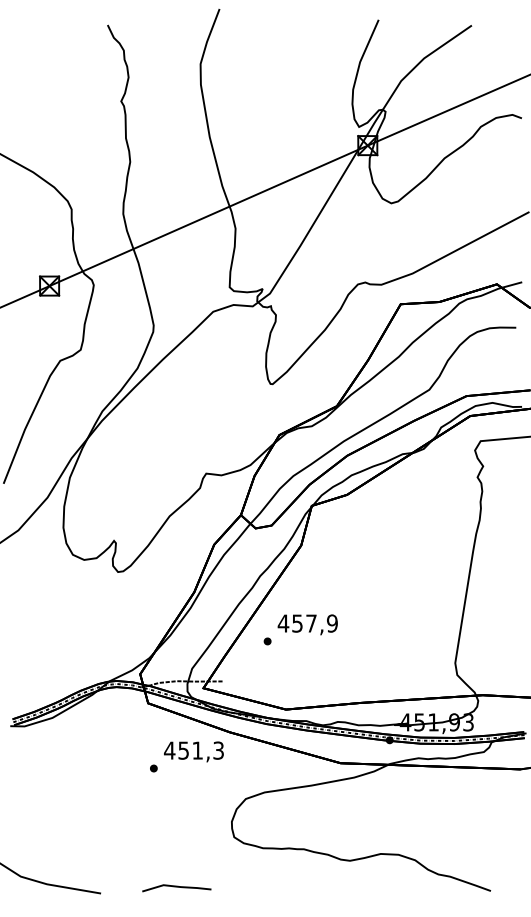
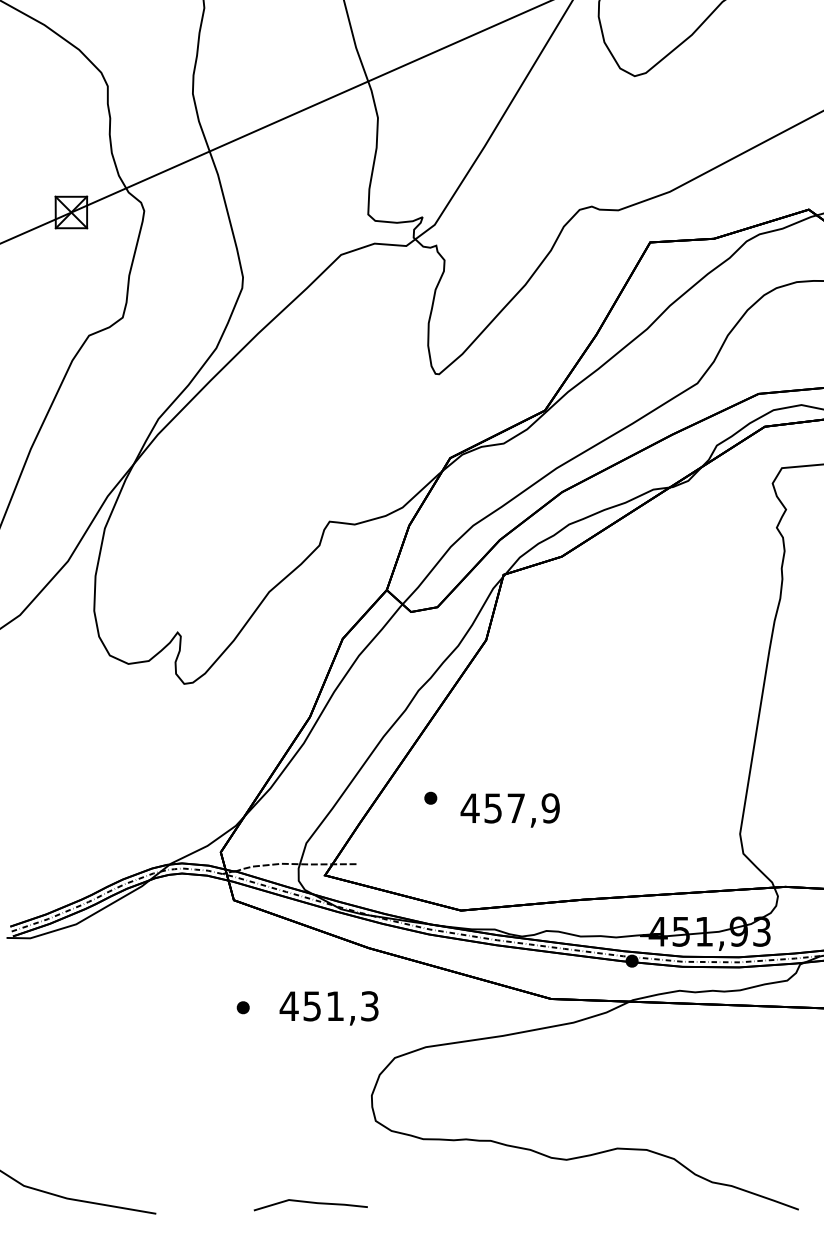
text: (307, 624) -> (509, 809), moved
text: (193, 751) -> (328, 1007), moved
line: (176, 887) -> (310, 1203), moved

